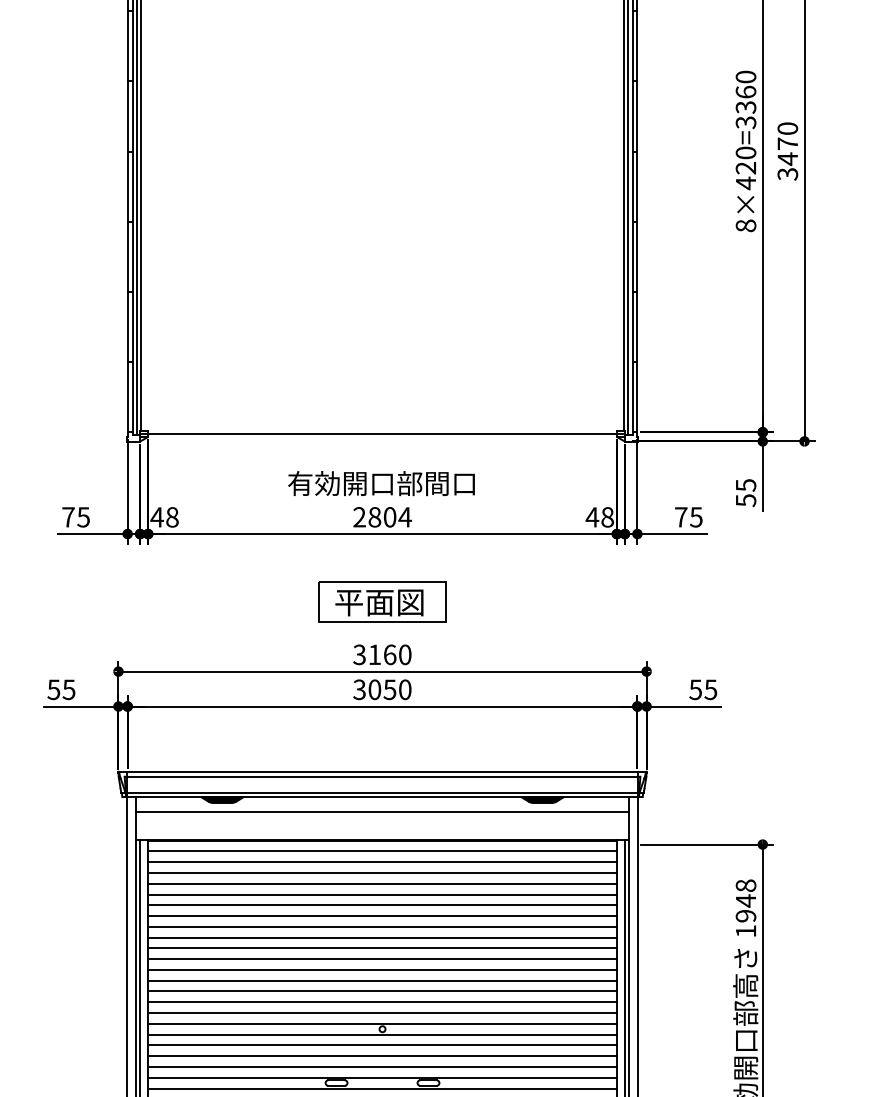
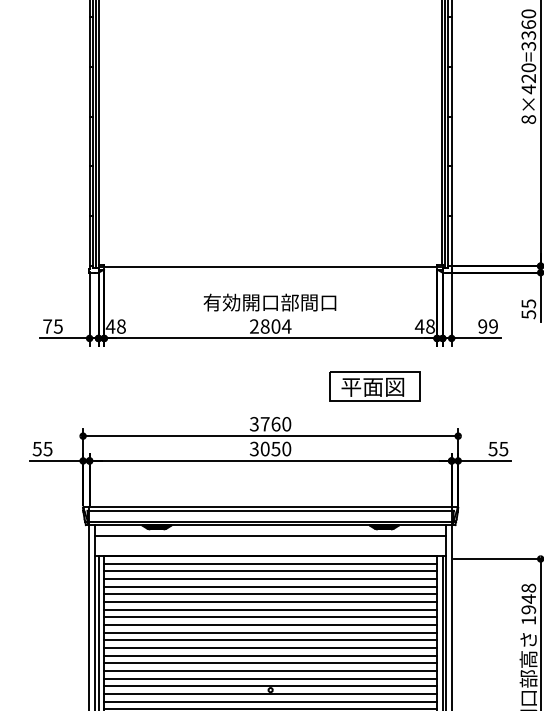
text: (688, 517) -> (487, 326), 75 -> 99
part: (382, 601) -> (375, 386), moved
text: (374, 654) -> (264, 423), 3160 -> 3760

